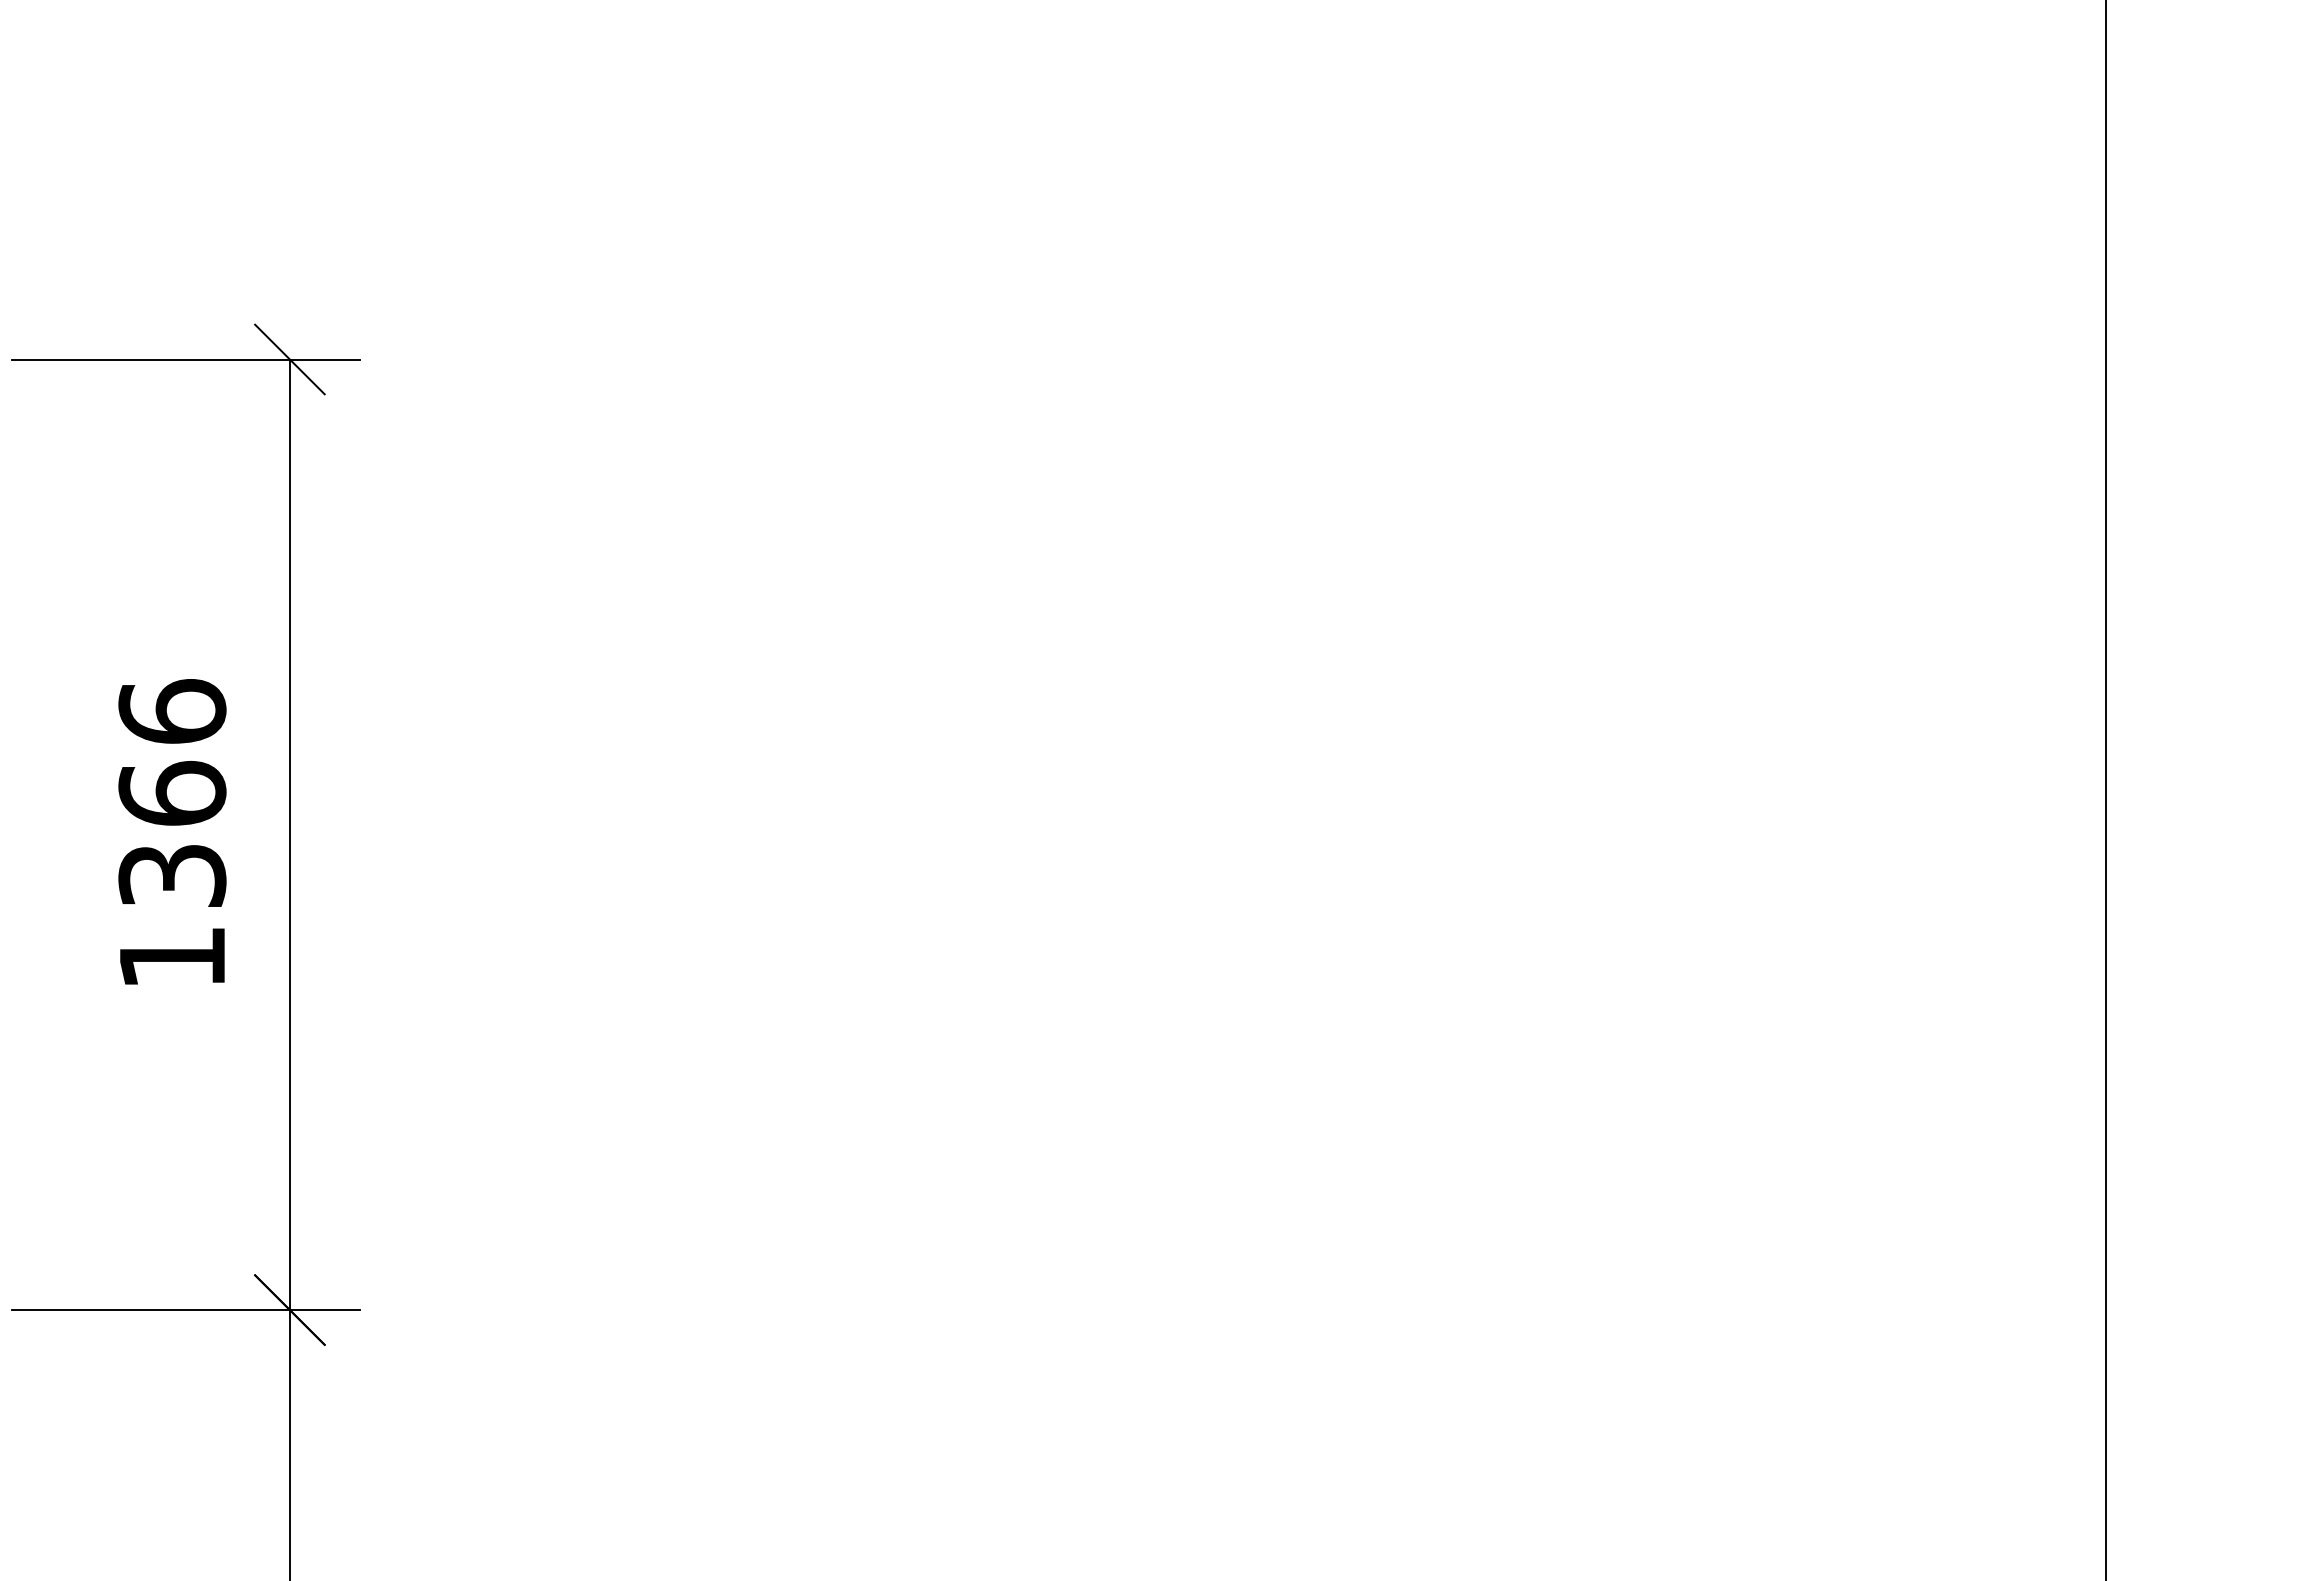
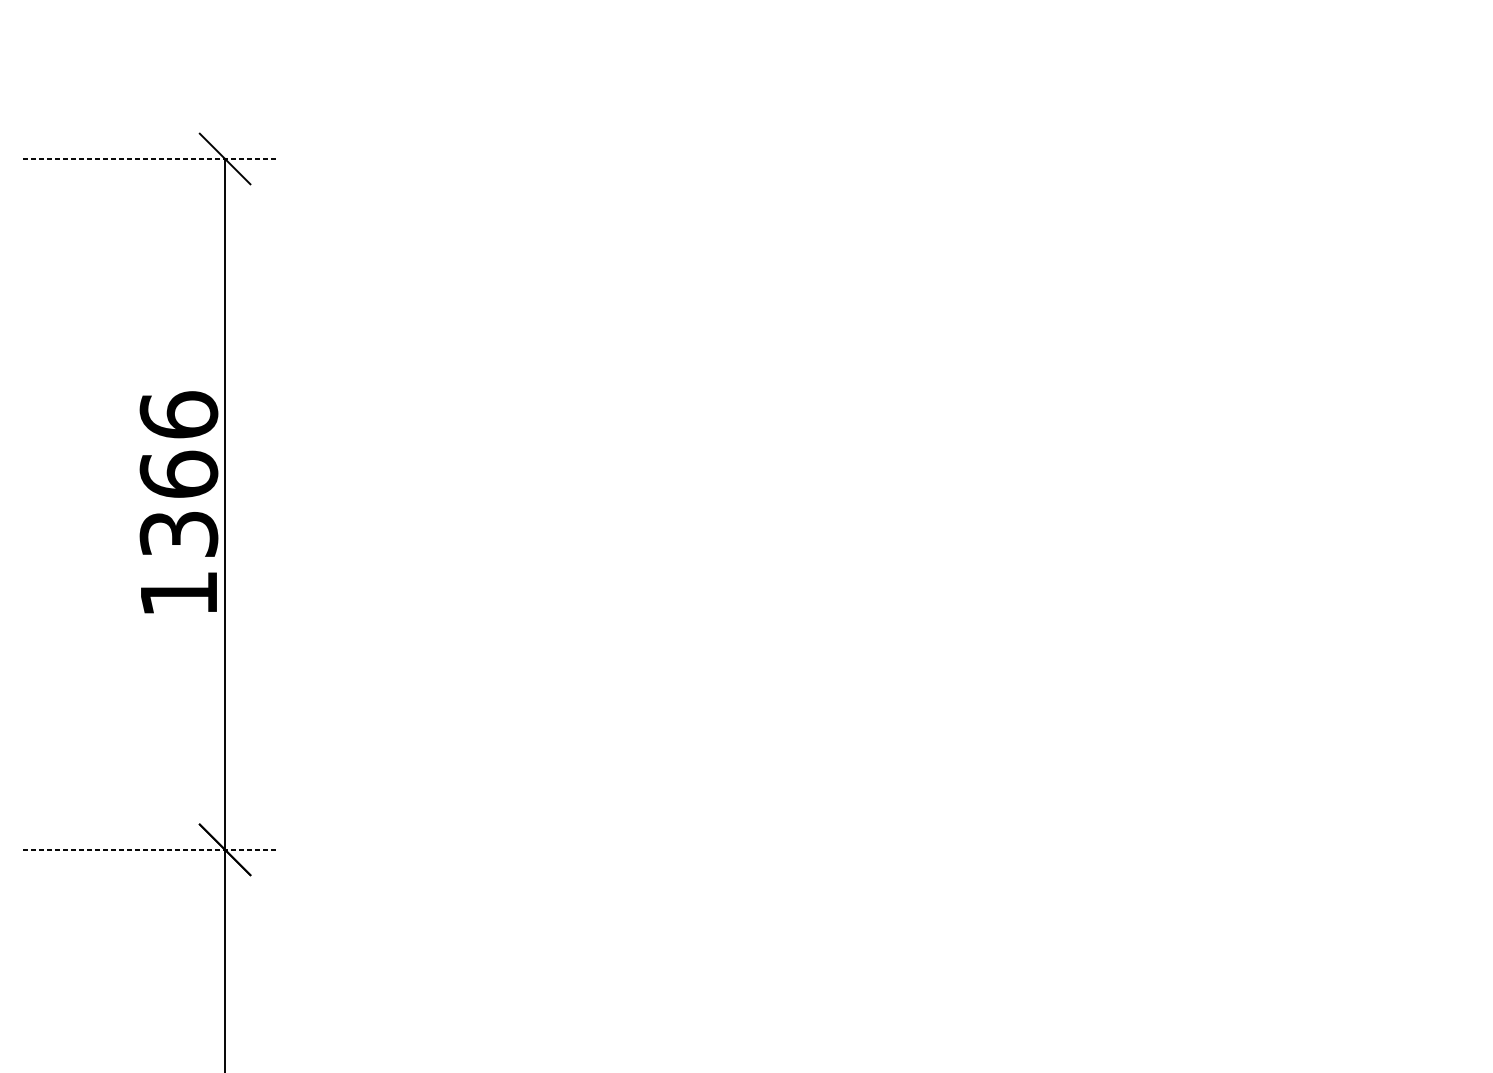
line: (185, 359) -> (149, 158), solid -> dashed
text: (172, 831) -> (179, 502), moved
line: (185, 1310) -> (149, 850), solid -> dashed

